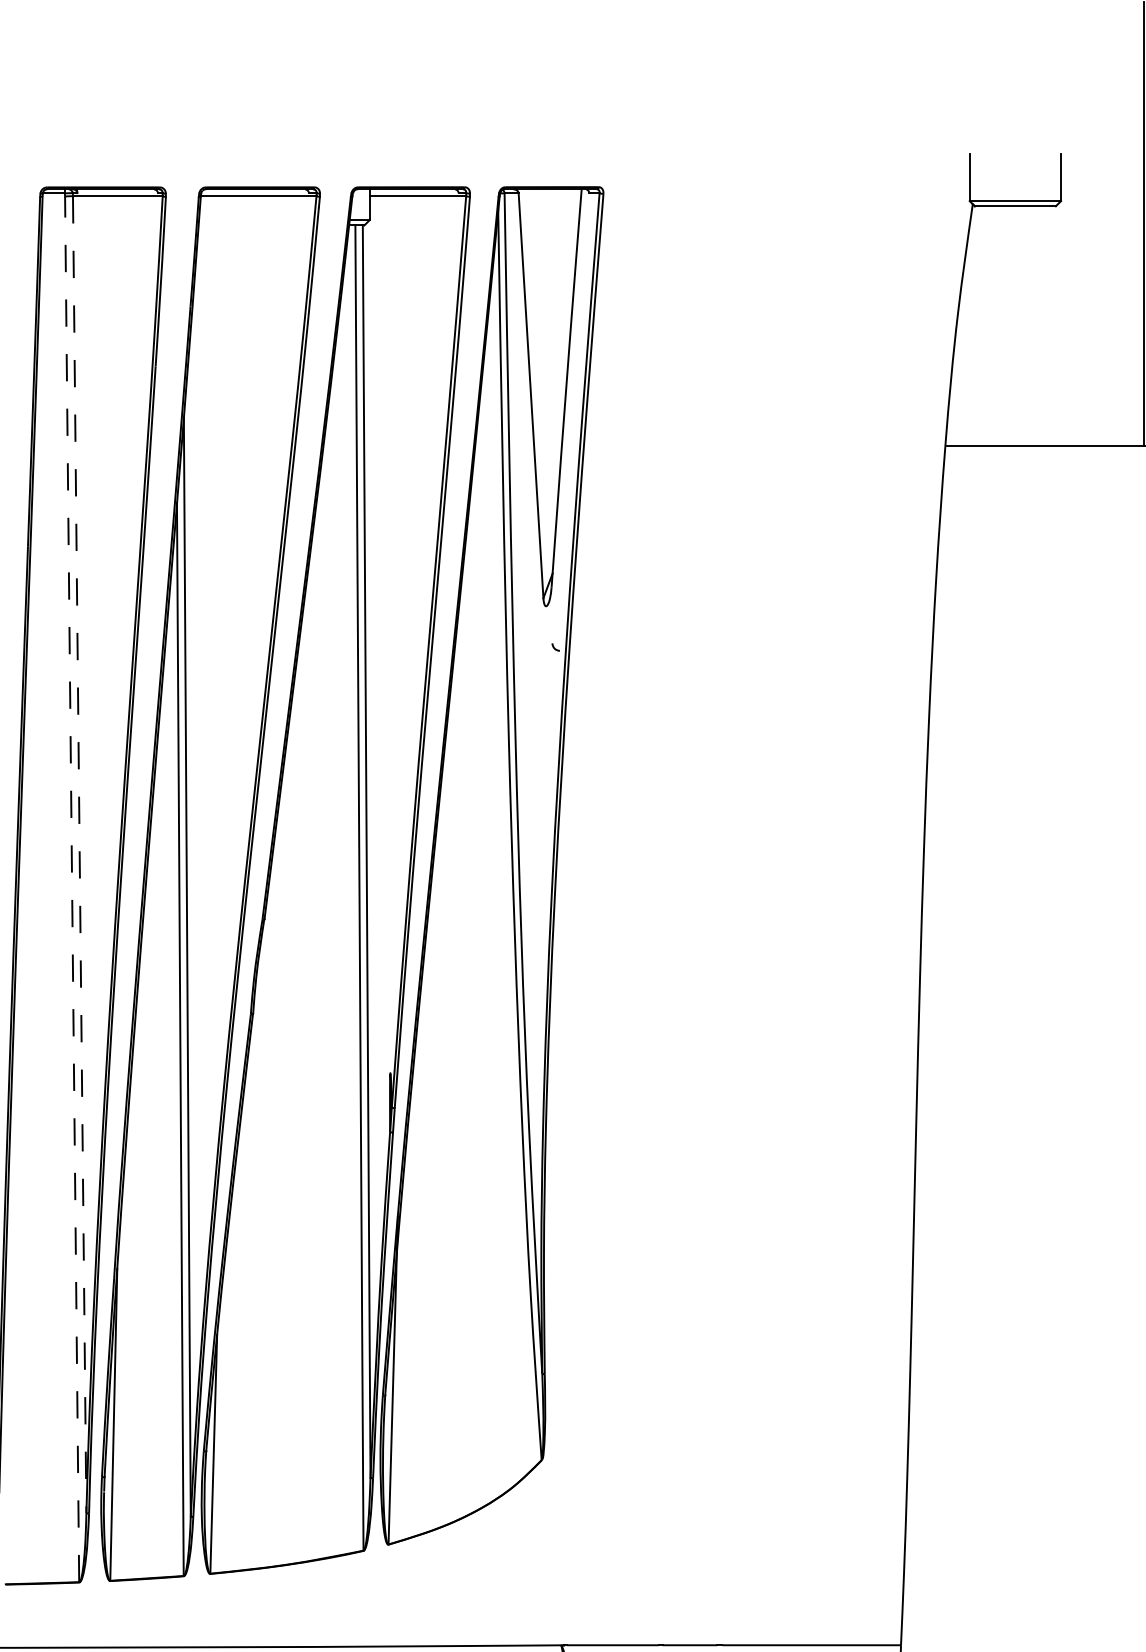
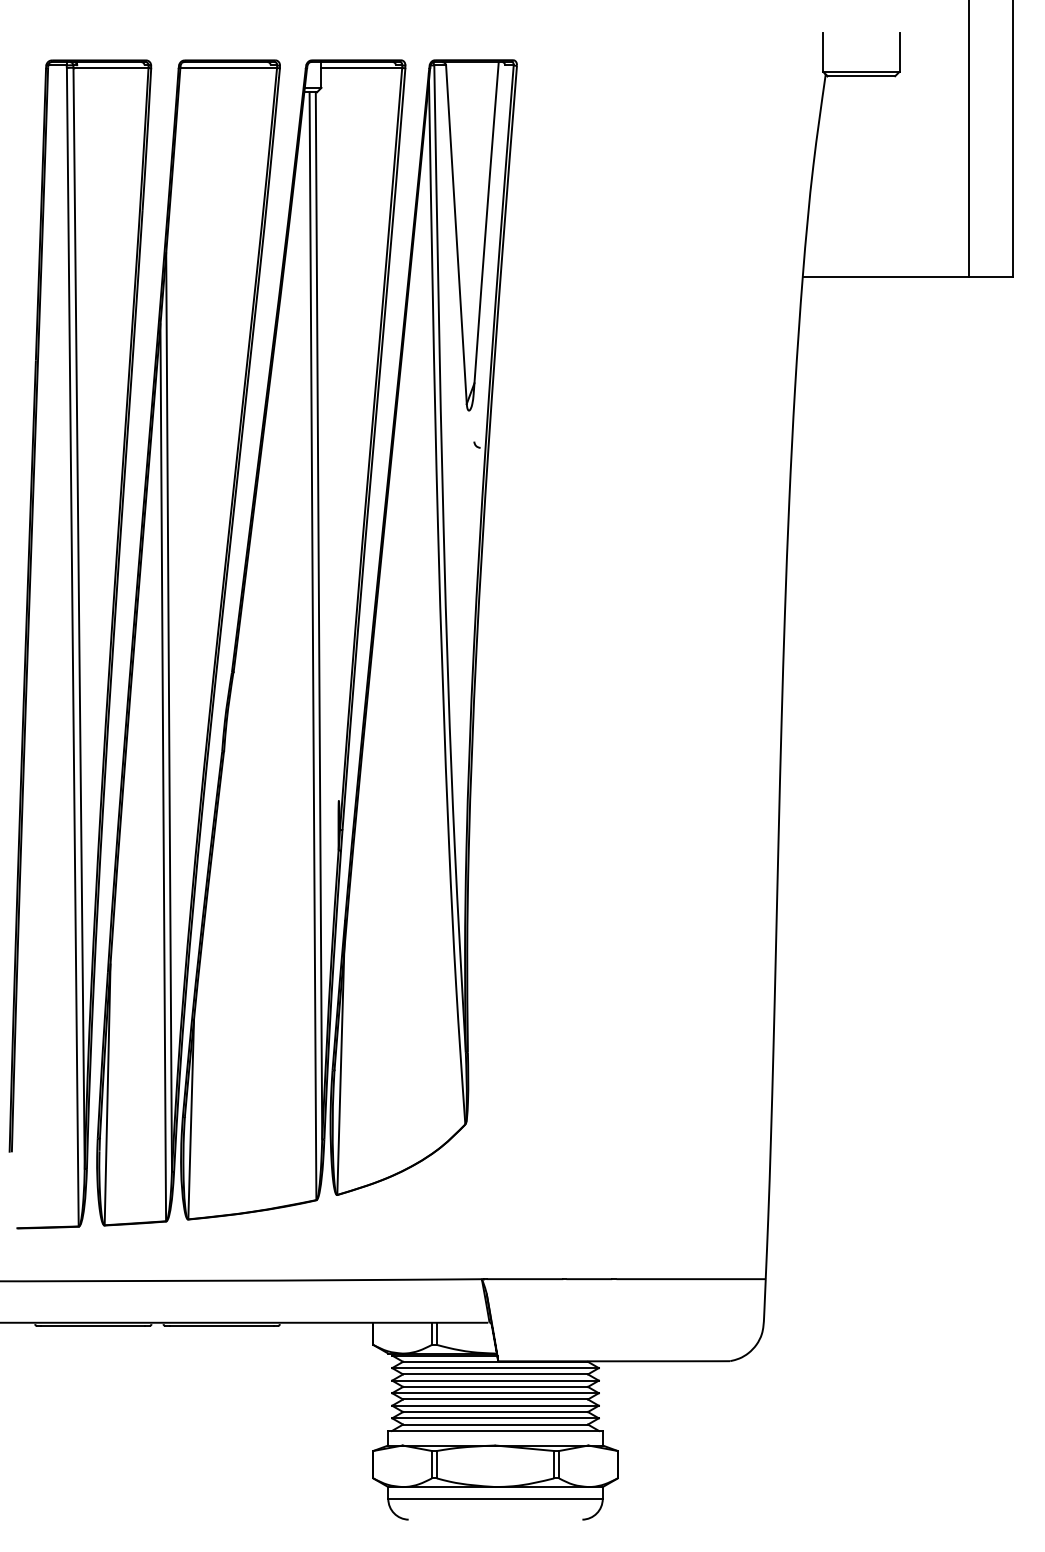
line: (80, 854) -> (79, 618), dashed -> solid
line: (71, 888) -> (72, 646), dashed -> solid

